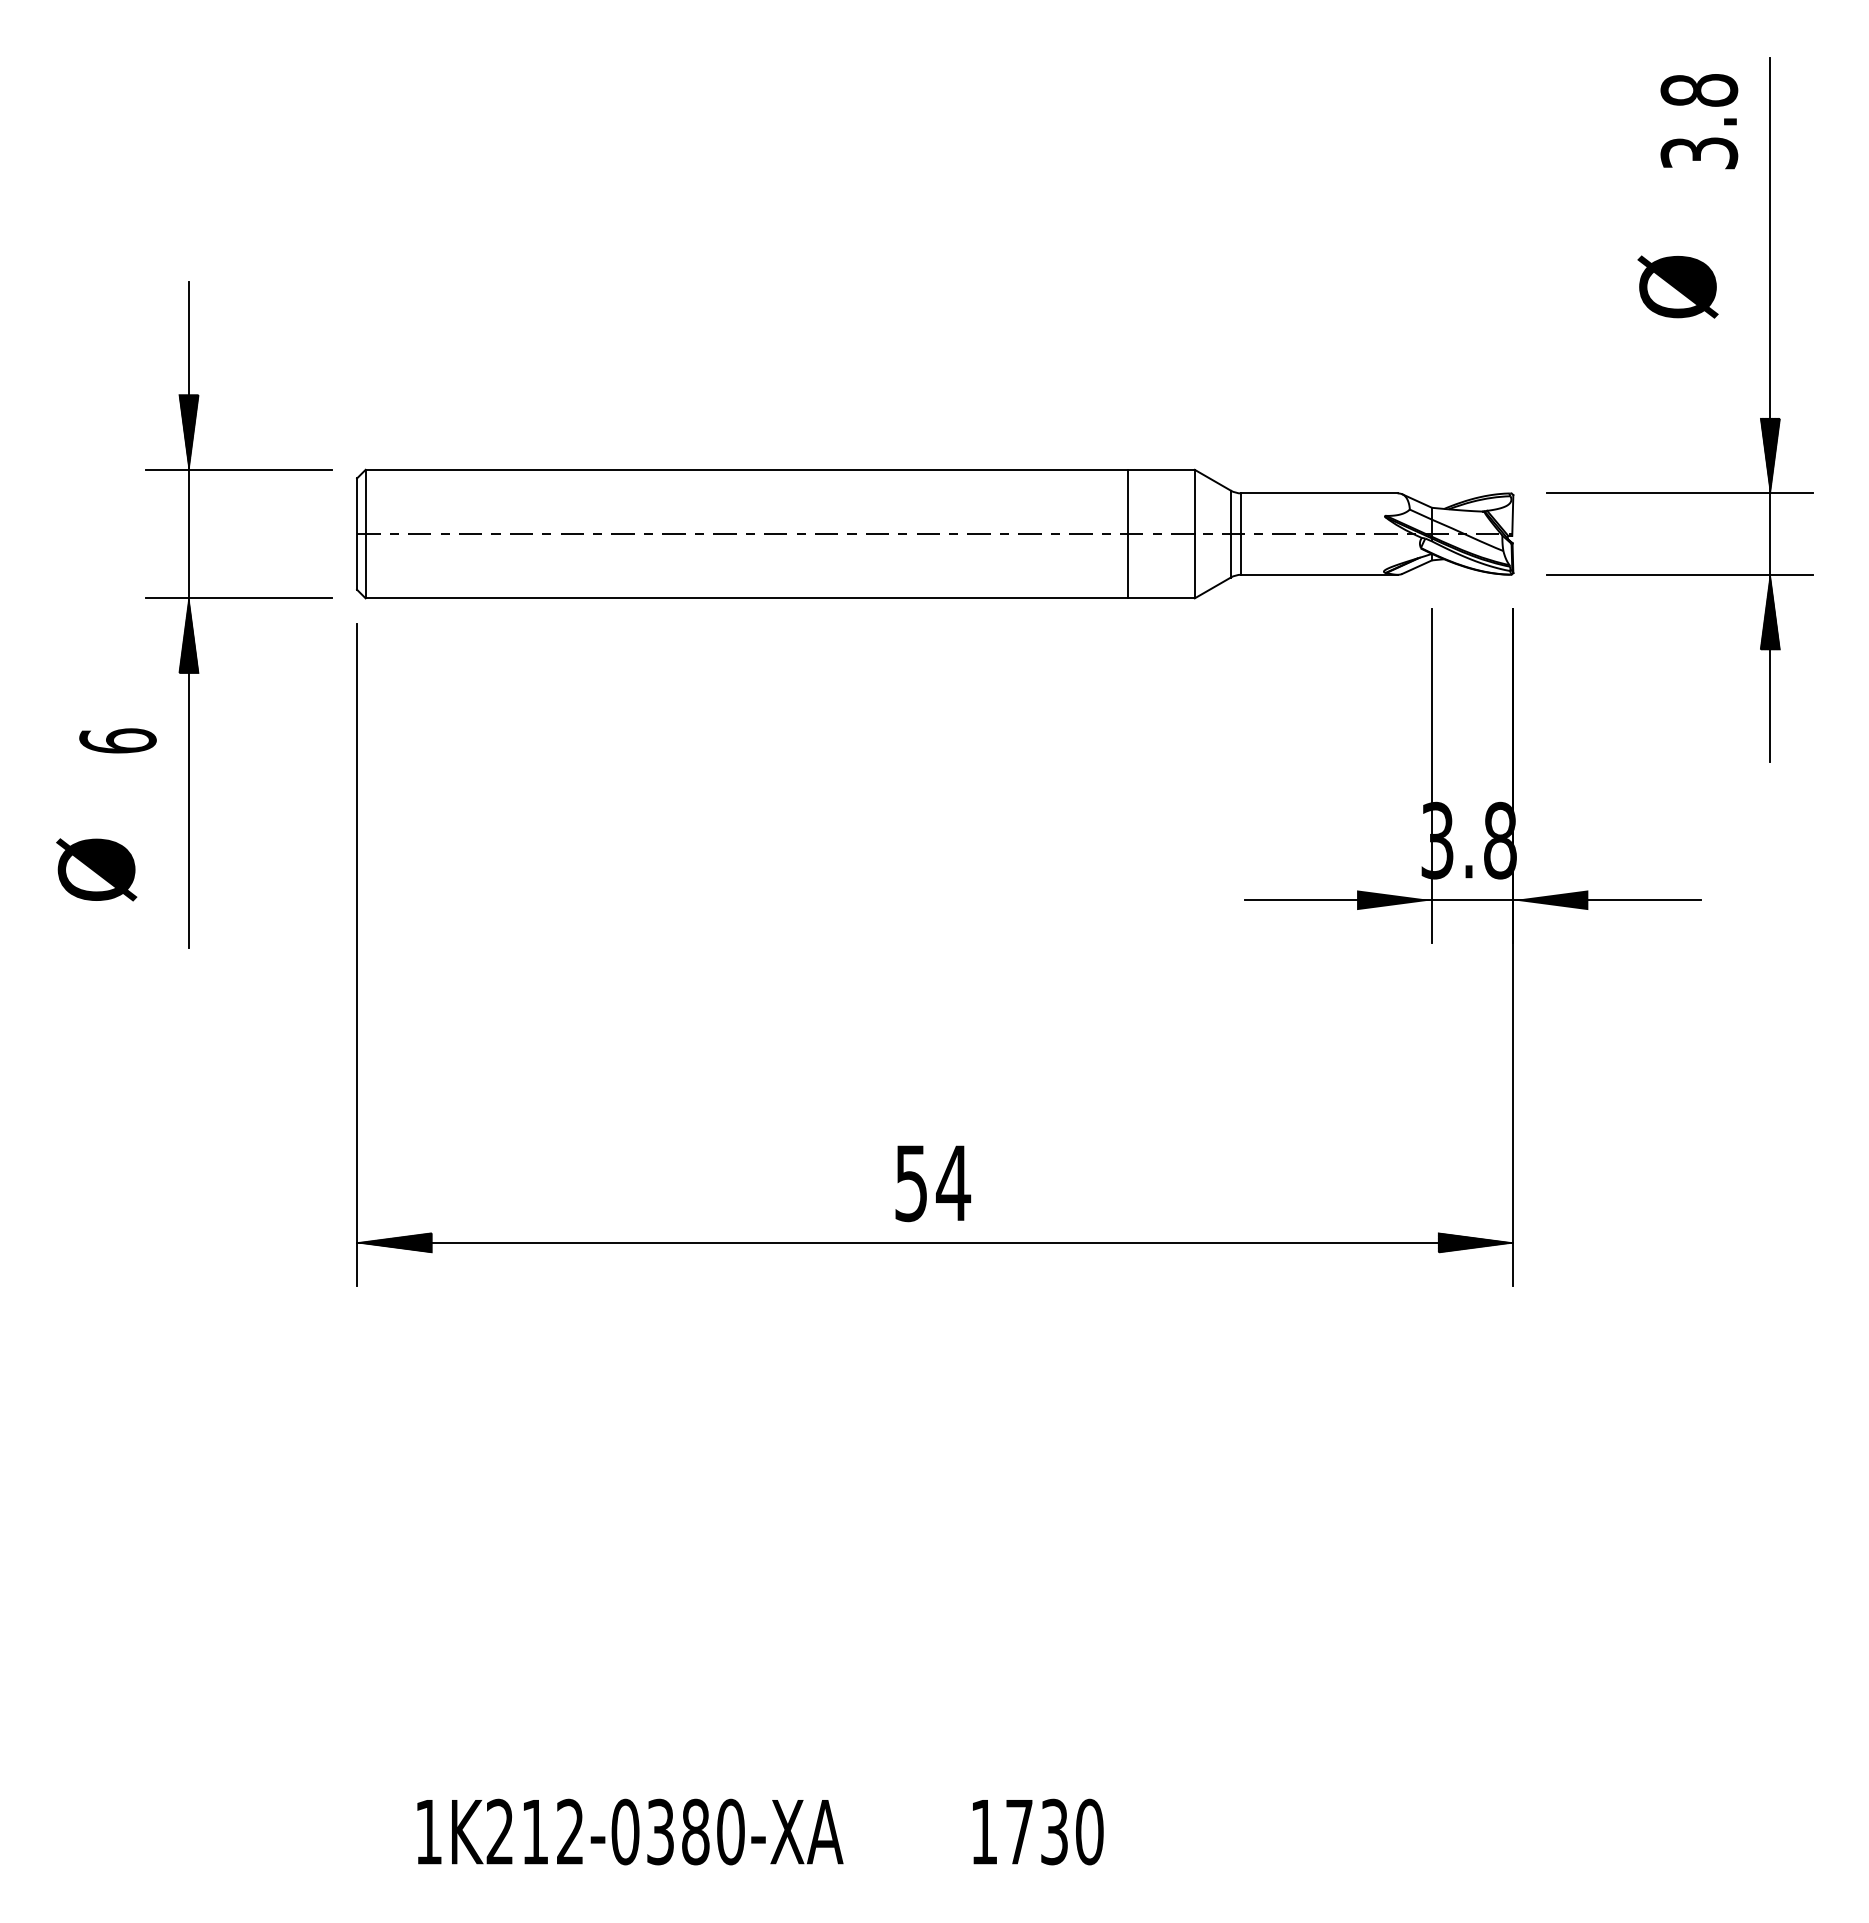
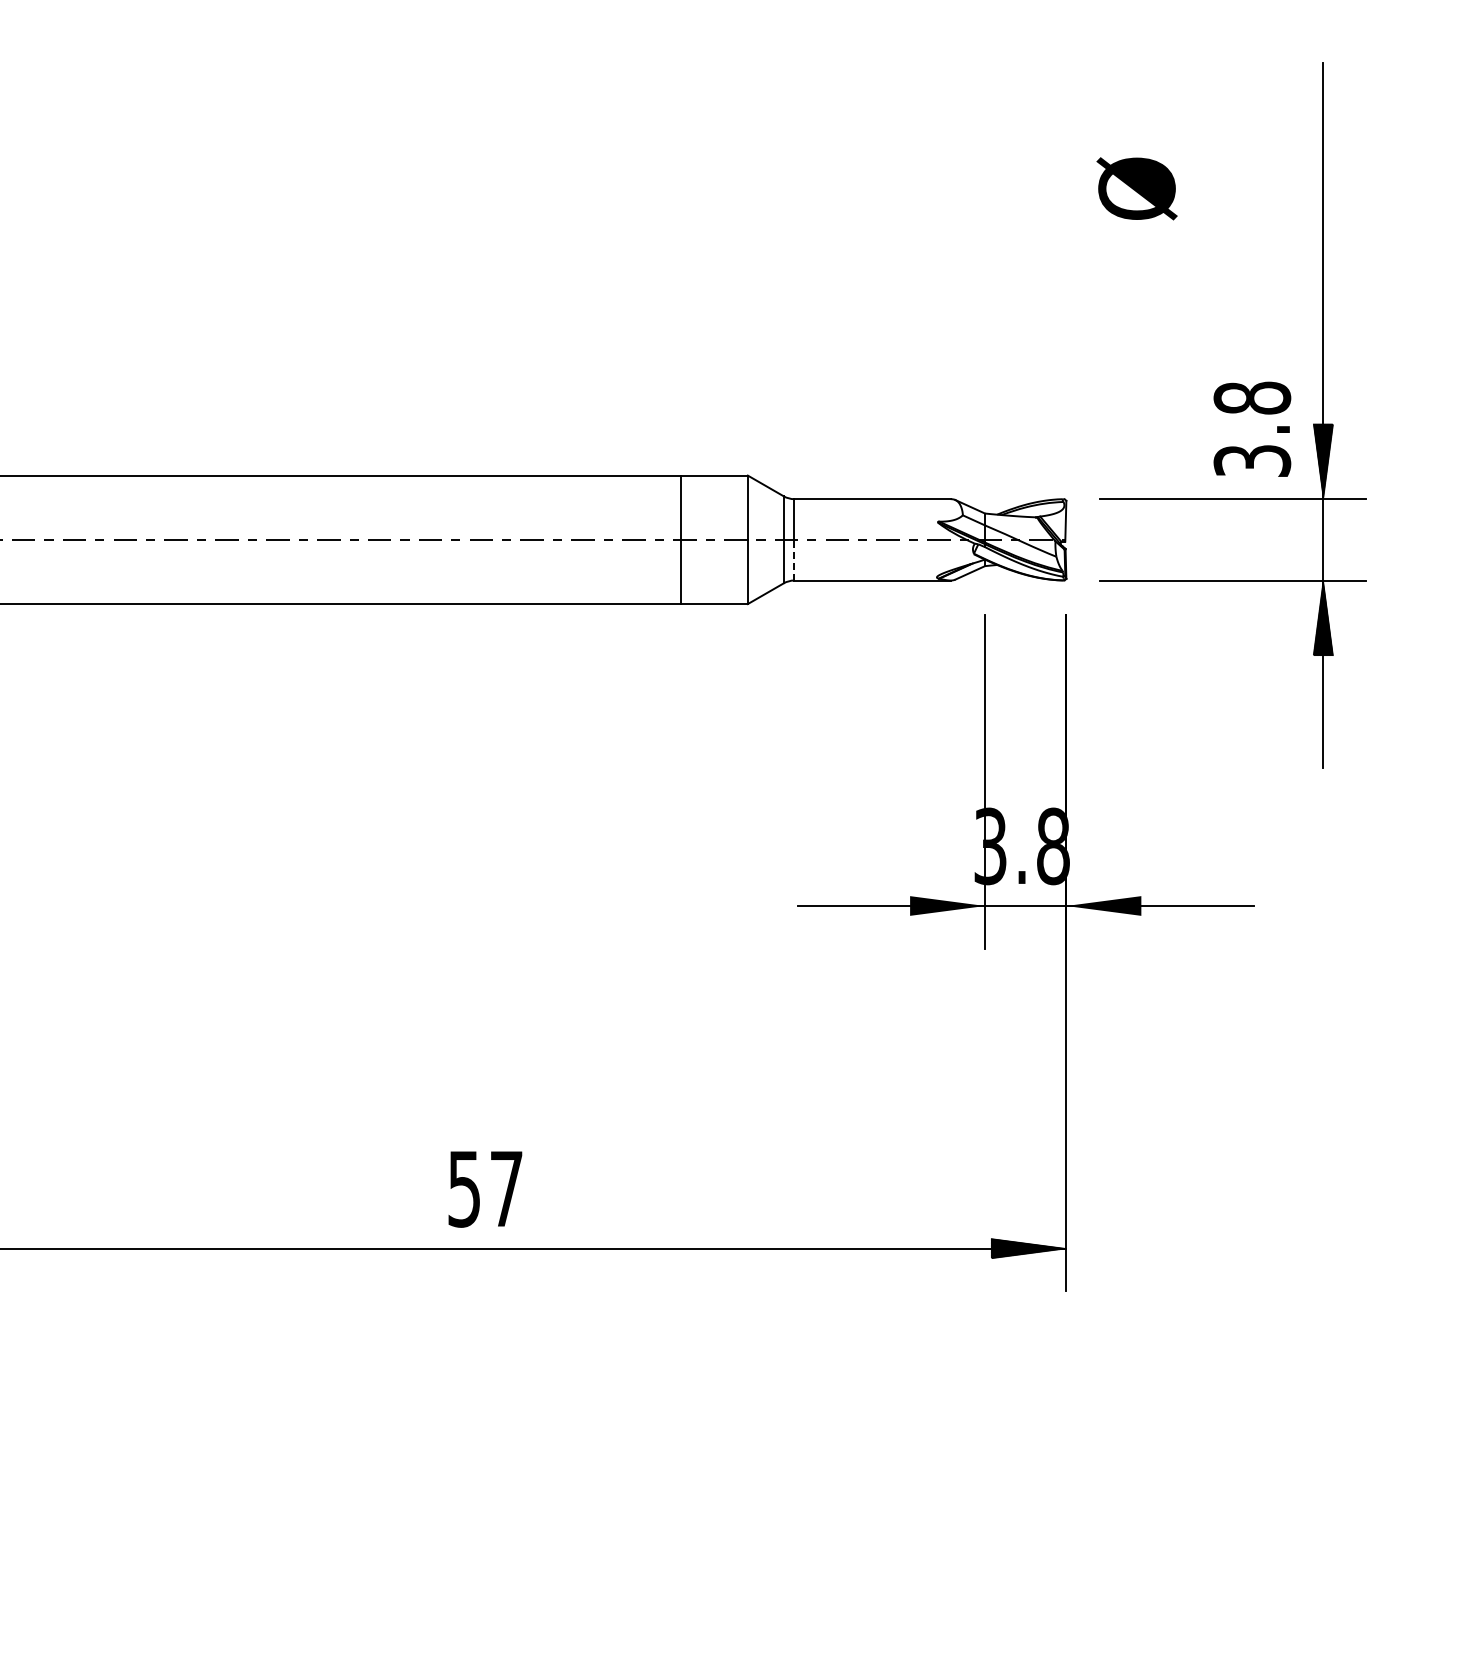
text: (1699, 121) -> (1252, 429), moved
text: (1677, 286) -> (1136, 188), moved
line: (1241, 553) -> (794, 559), solid -> dashed
text: (953, 1182) -> (506, 1188), 54 -> 57

